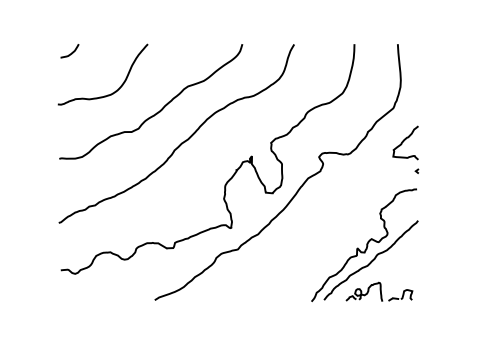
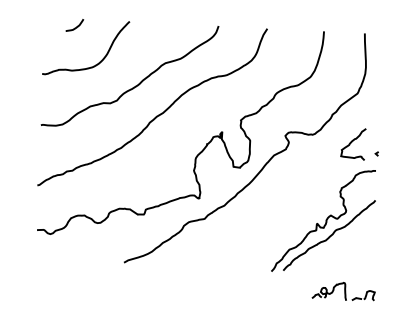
curve: (71, 52) -> (76, 26), moved
curve: (404, 141) -> (352, 142), moved
part: (379, 291) -> (343, 291), moved

